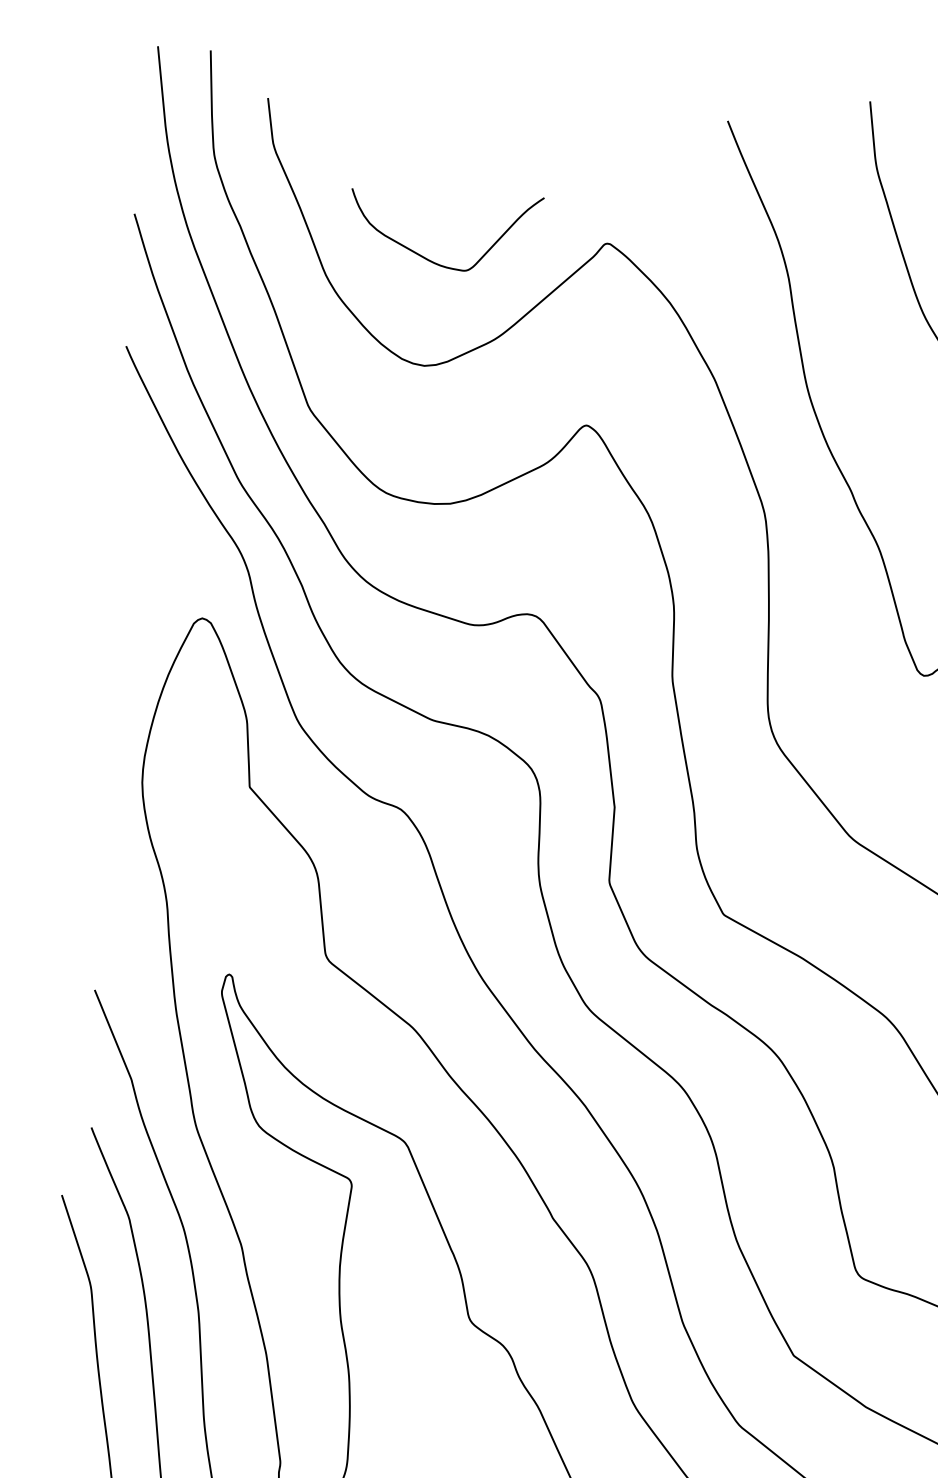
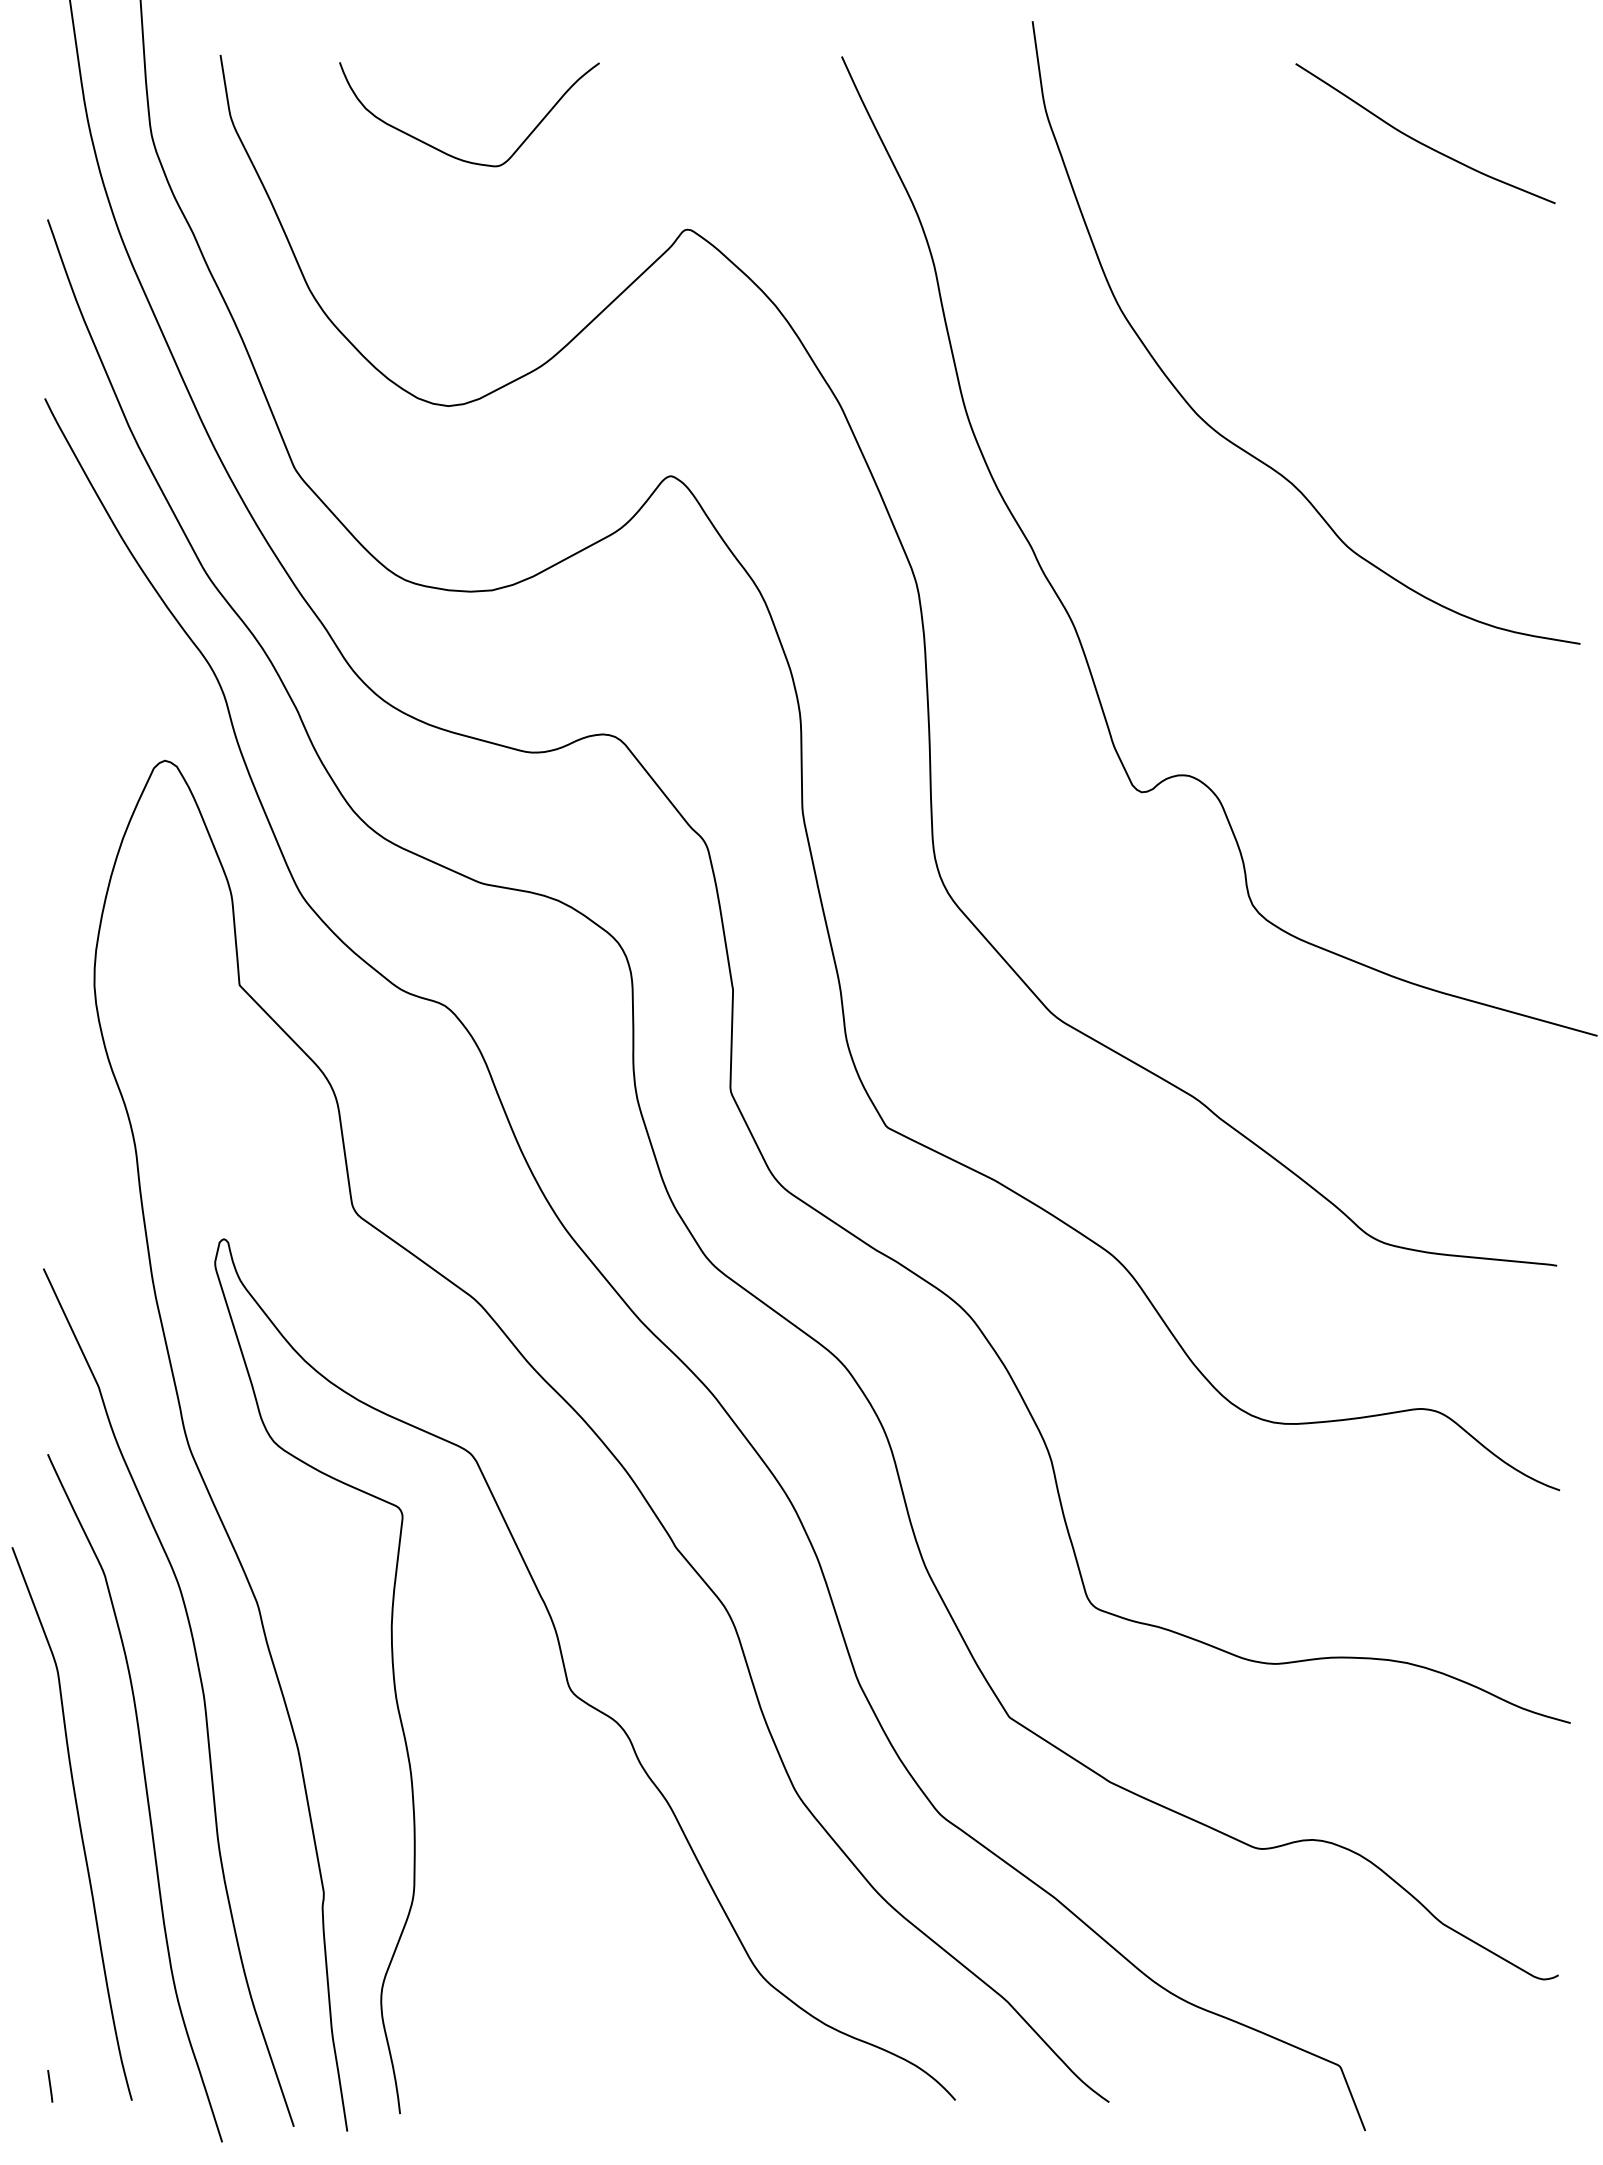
curve: (430, 260) -> (450, 154), moved

